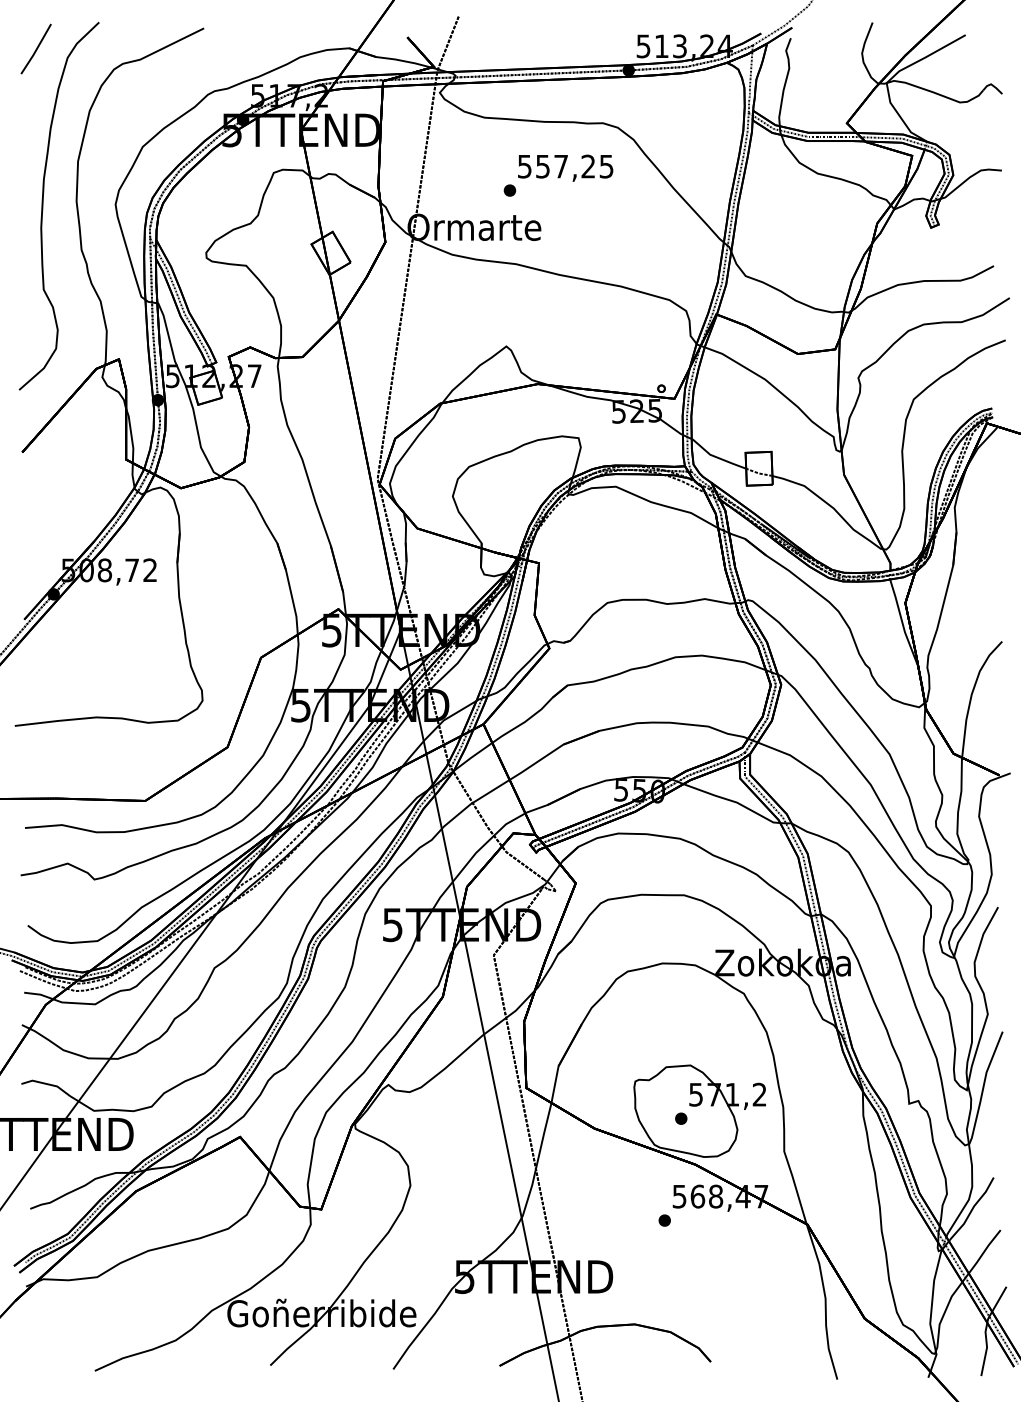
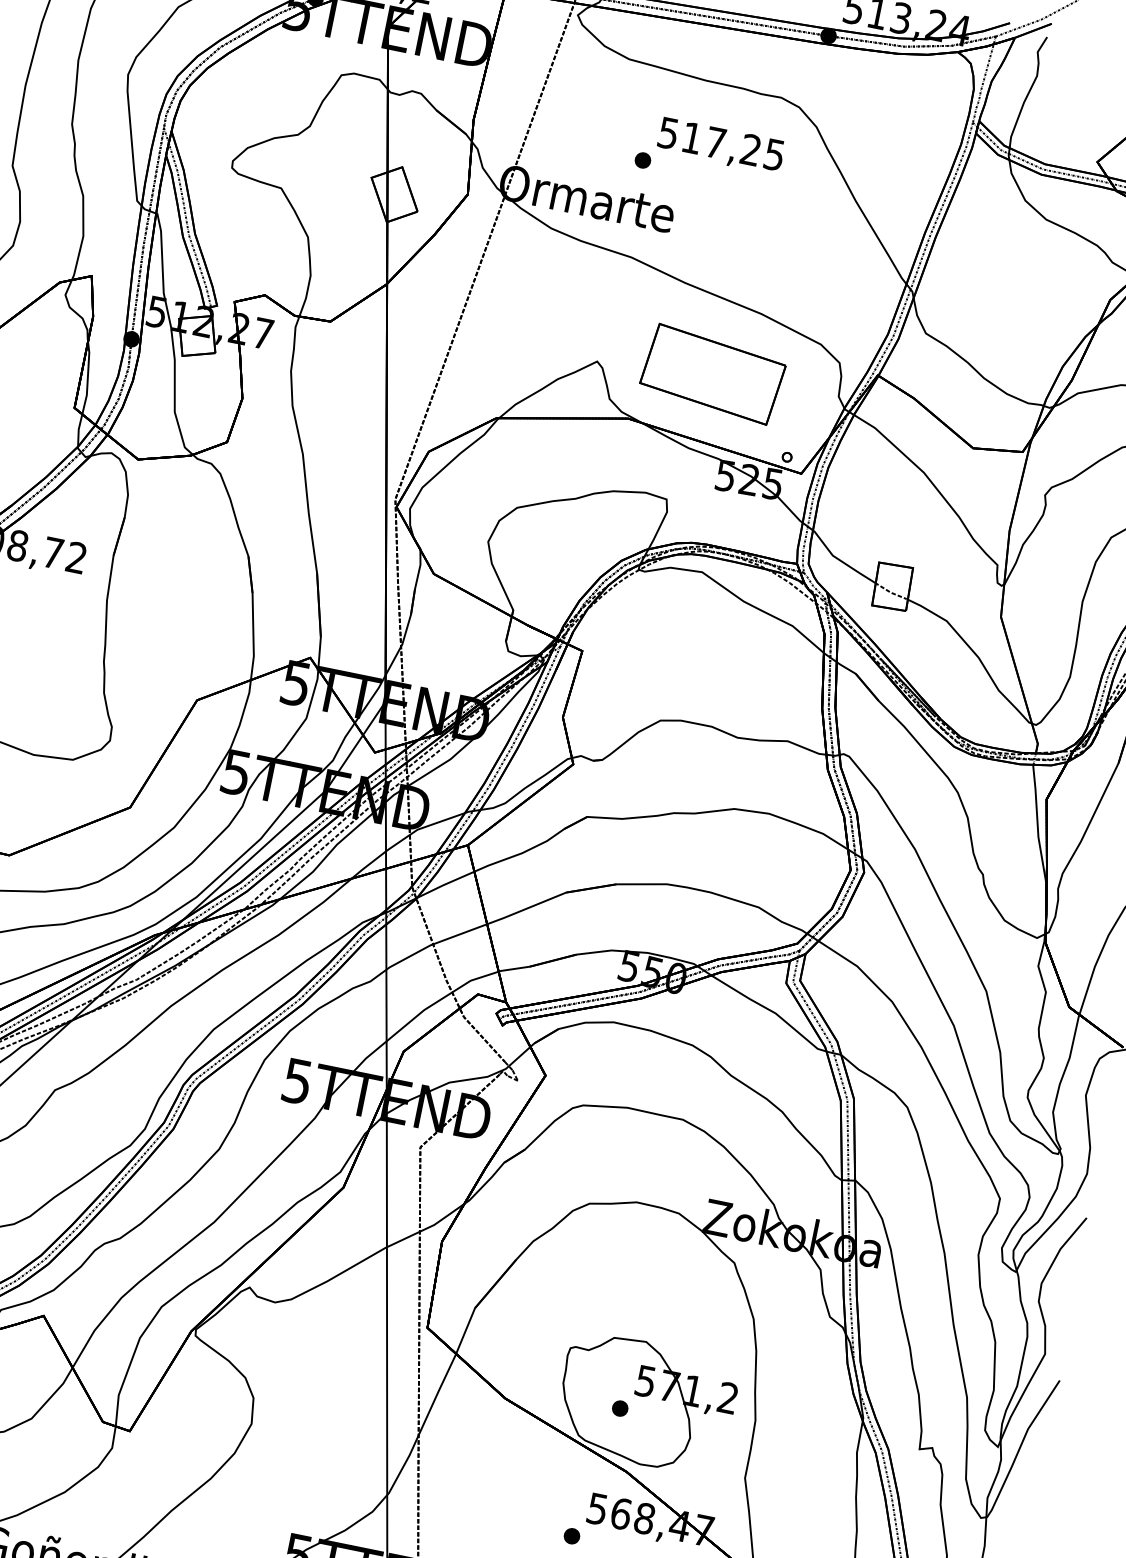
text: (542, 166) -> (691, 137), 557,25 -> 517,25
part: (593, 338) -> (712, 374), added

